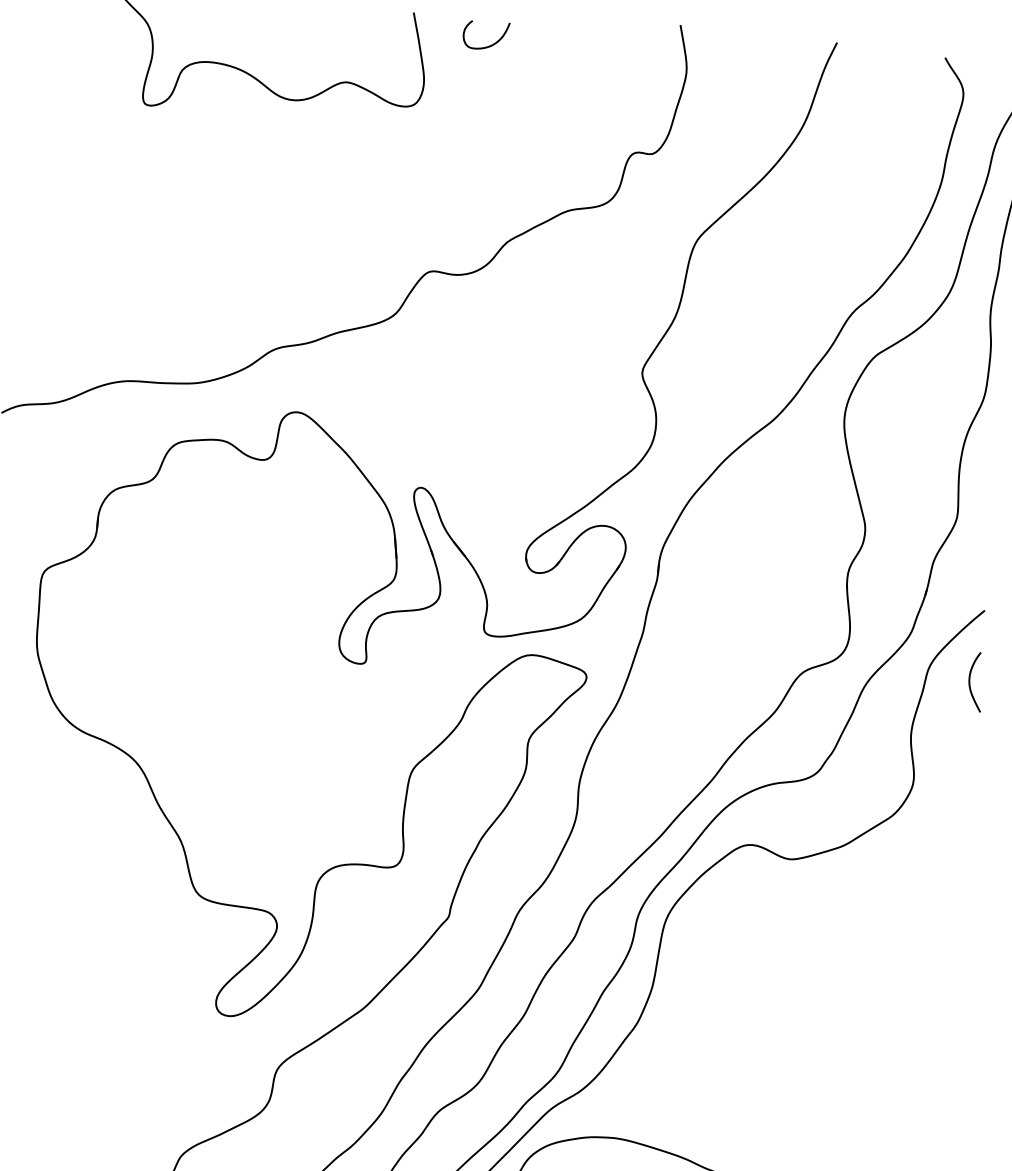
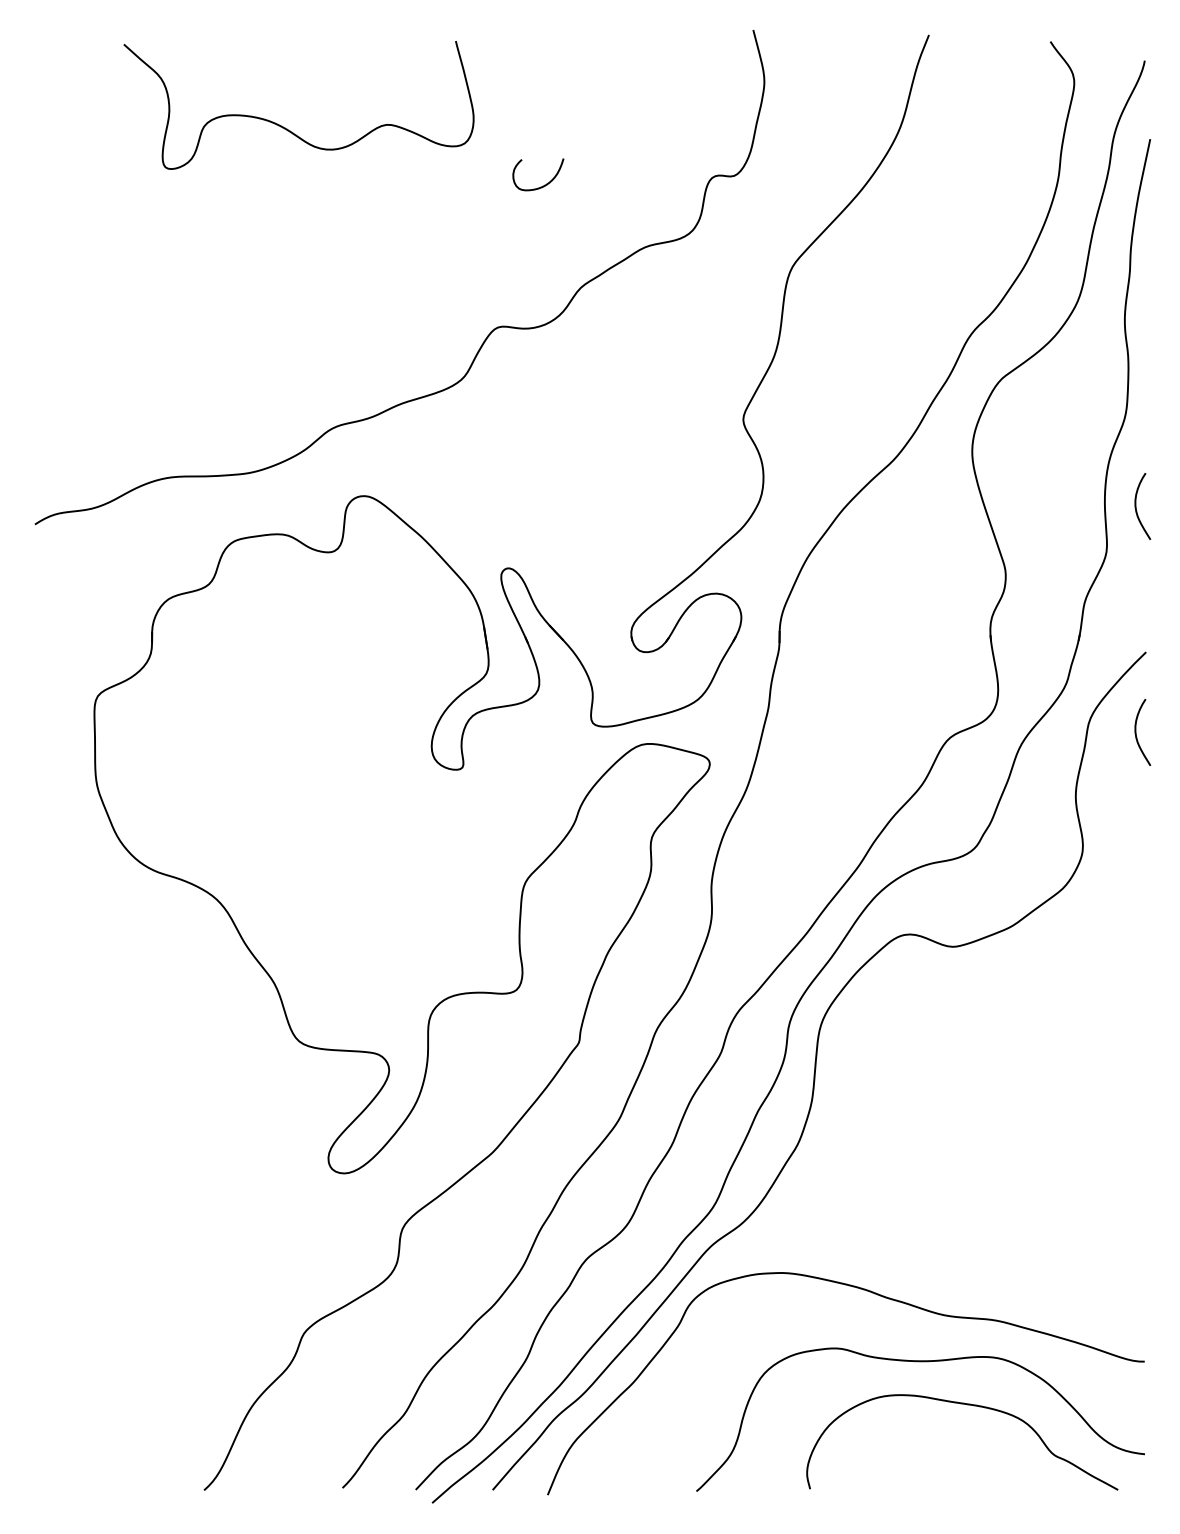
curve: (490, 44) -> (544, 184), moved
curve: (987, 479) -> (1136, 506), added

